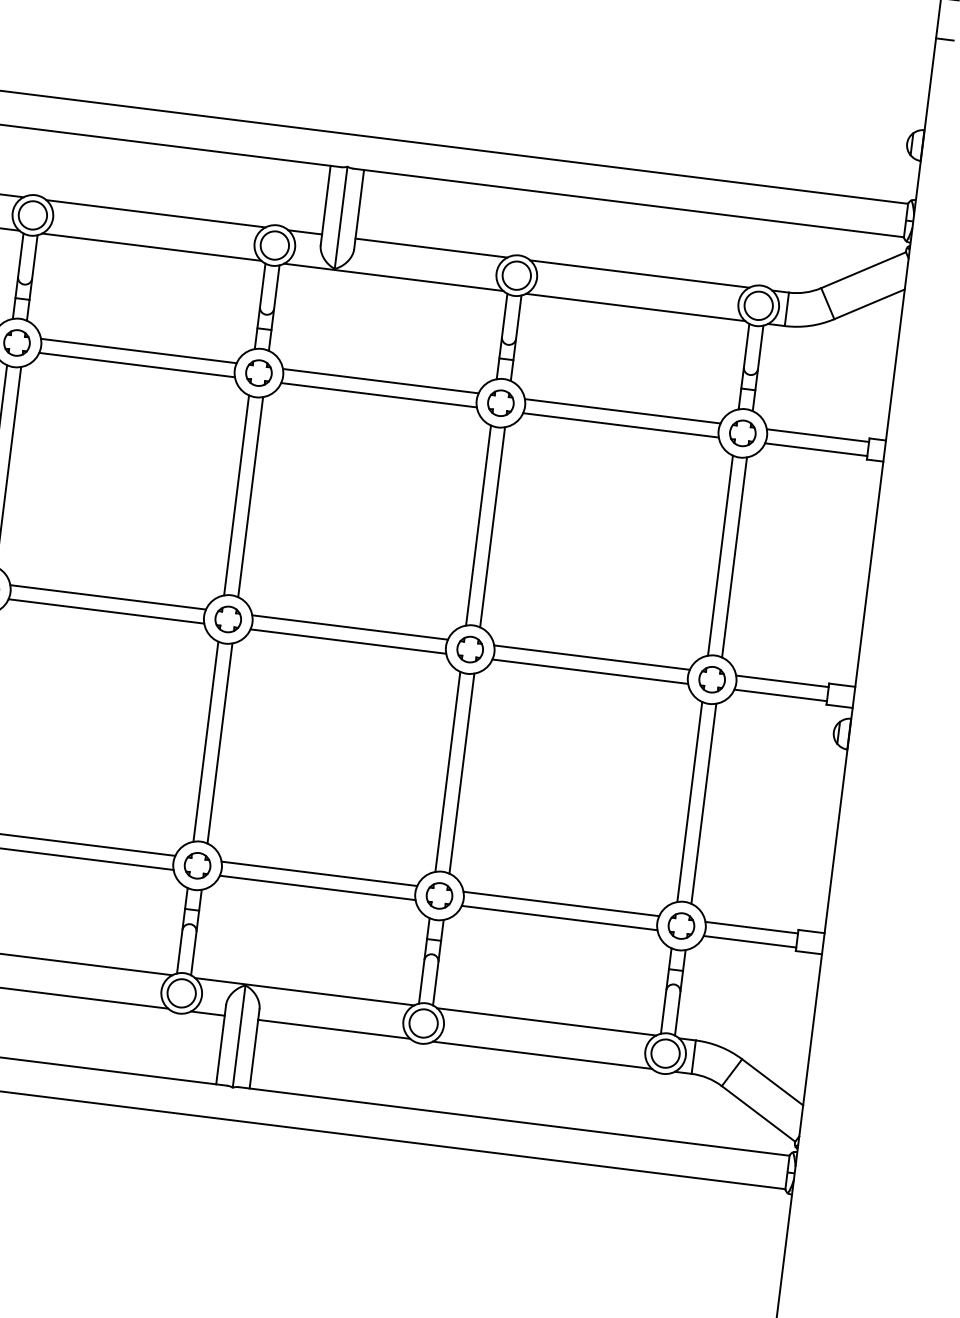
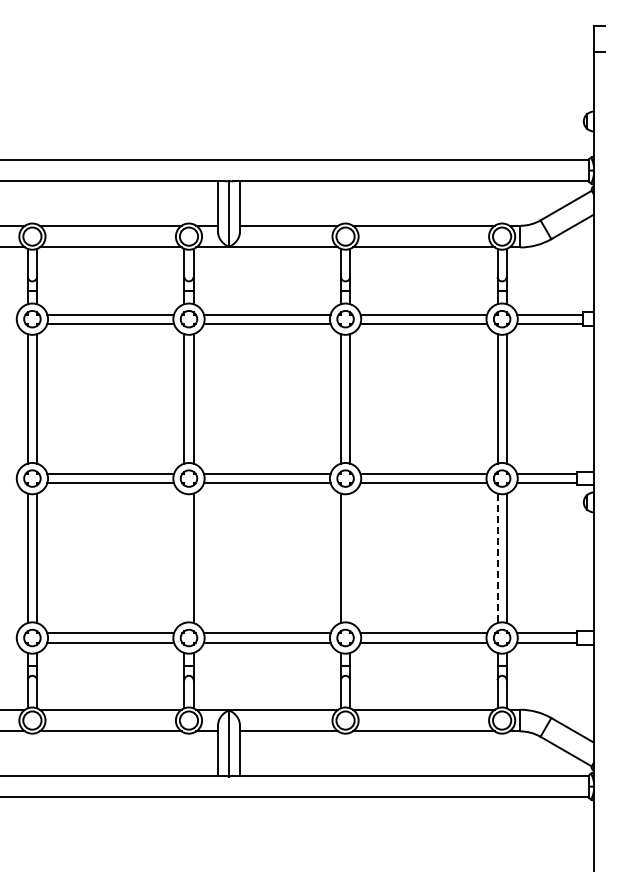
line: (205, 742) -> (184, 558), removed
line: (462, 774) -> (350, 558), removed
line: (689, 802) -> (497, 558), solid -> dashed

